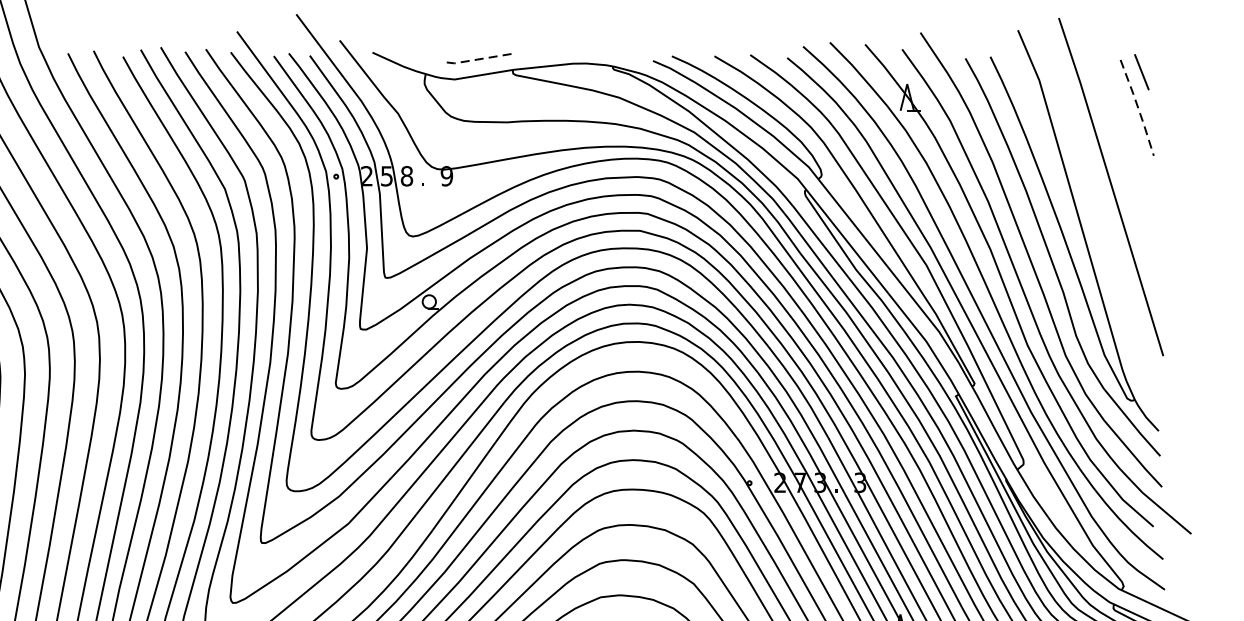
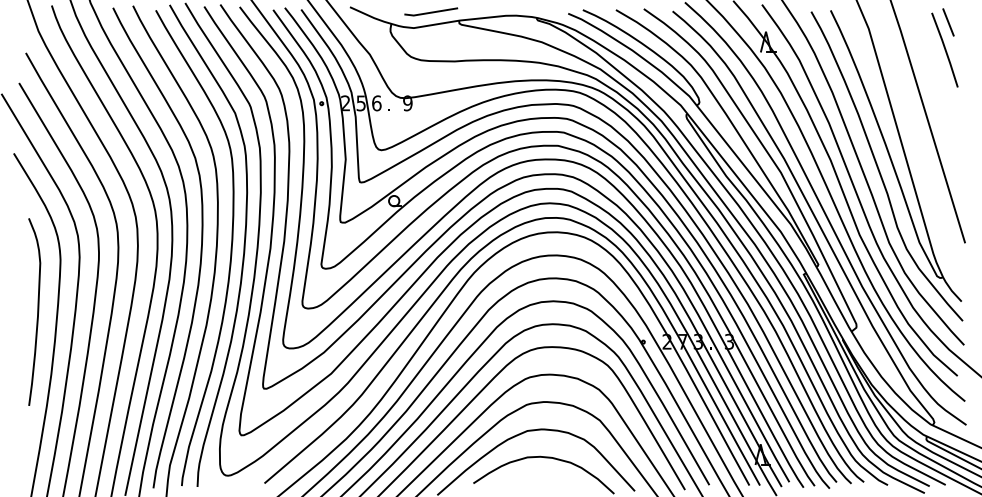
line: (476, 59) -> (430, 12), dashed -> solid
line: (1137, 108) -> (945, 50), dashed -> solid
text: (406, 176) -> (376, 103), 8 -> 6

